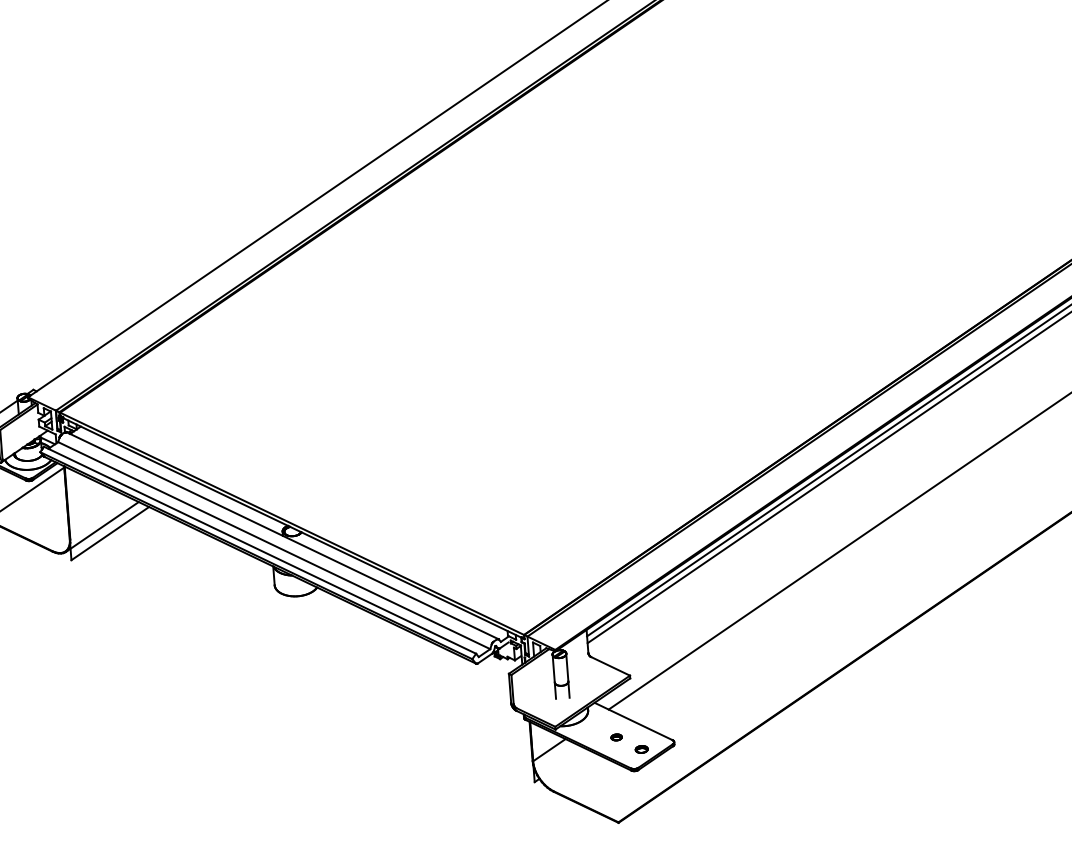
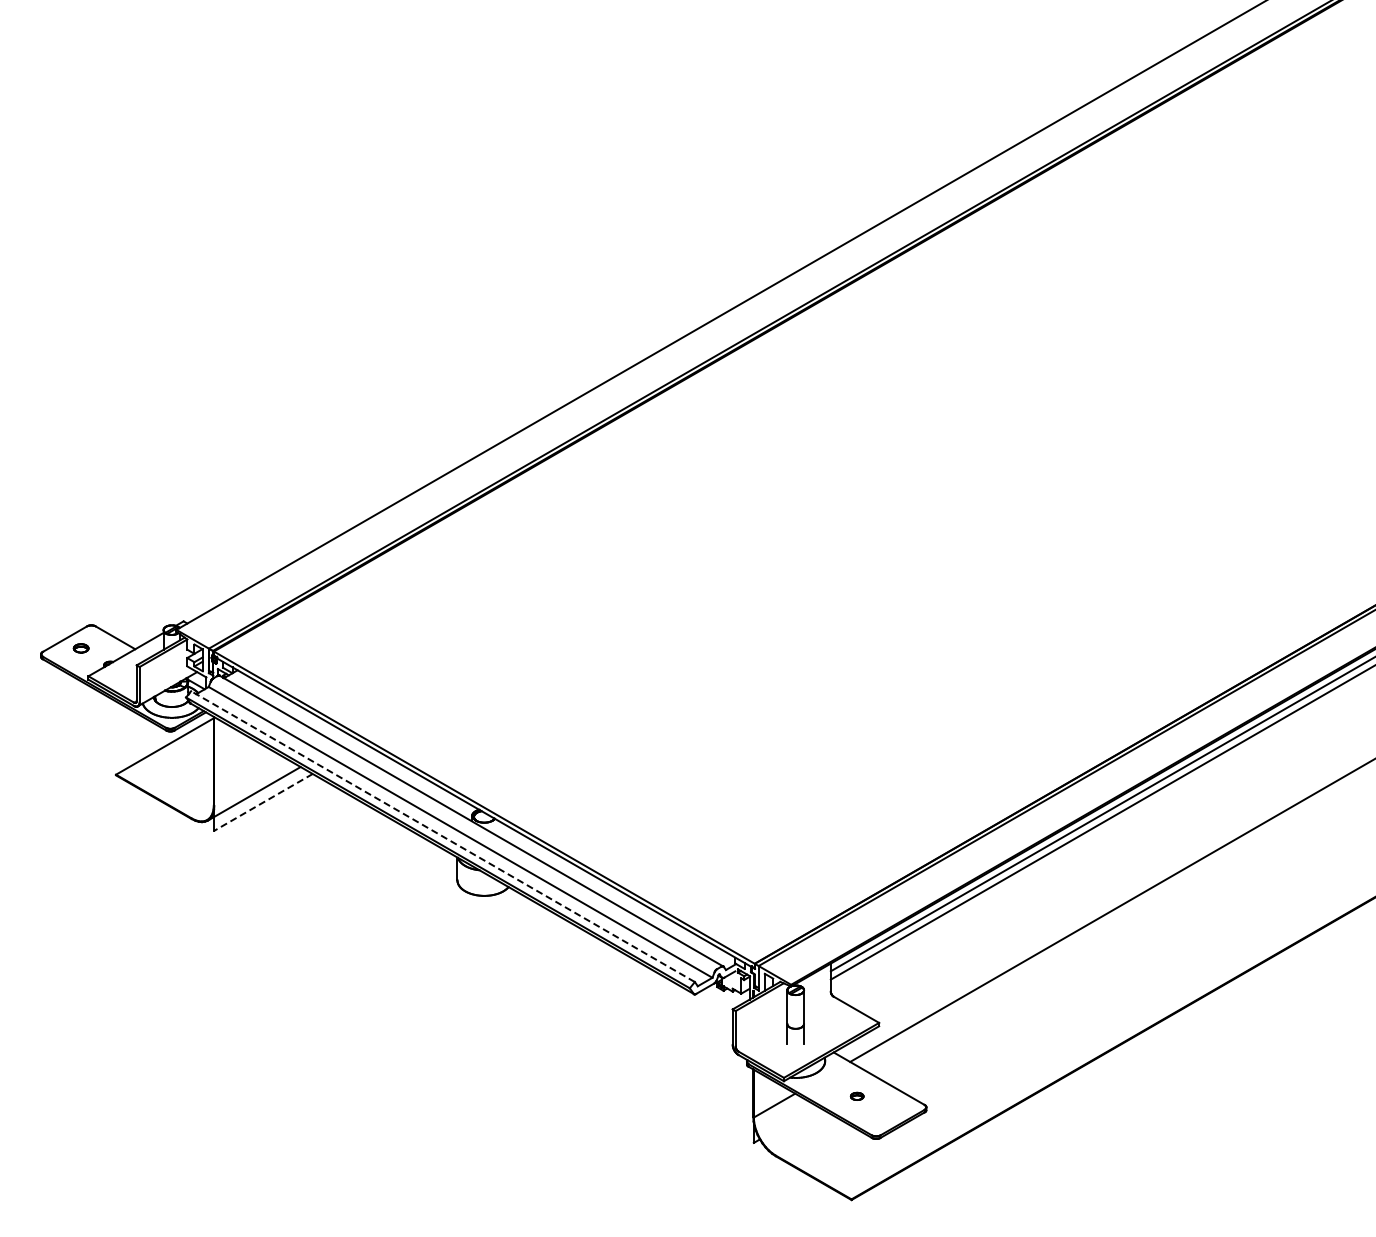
line: (109, 533) -> (262, 802), solid -> dashed
line: (260, 550) -> (443, 836), solid -> dashed
part: (641, 749) -> (886, 1113), removed

